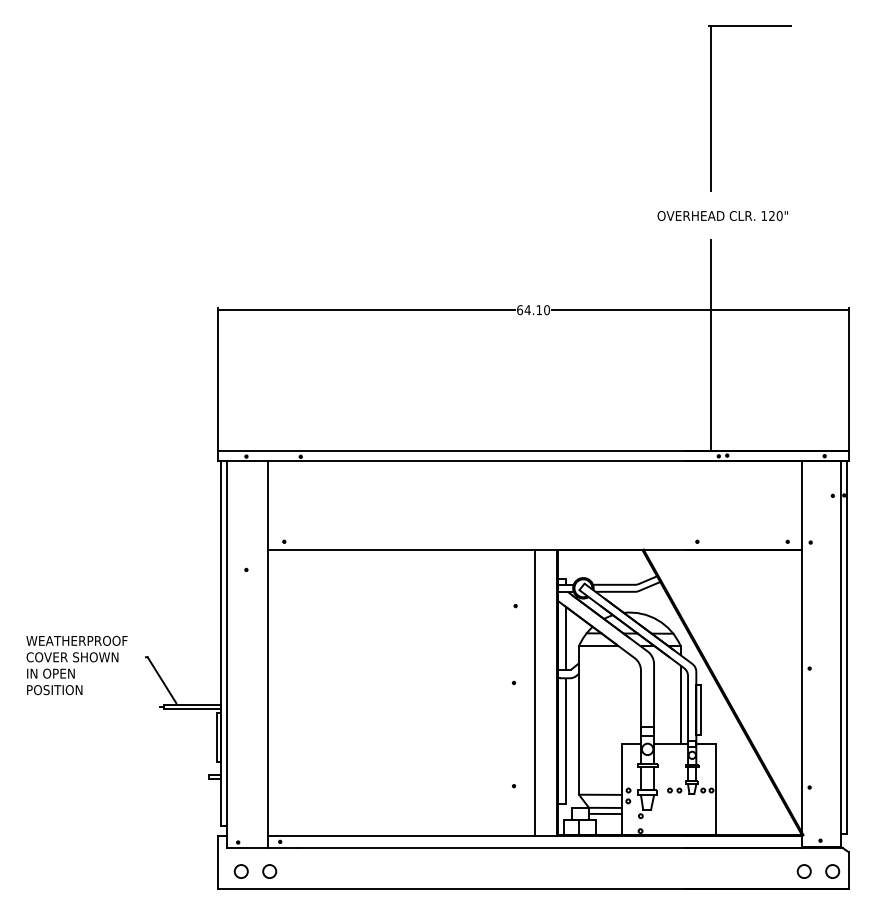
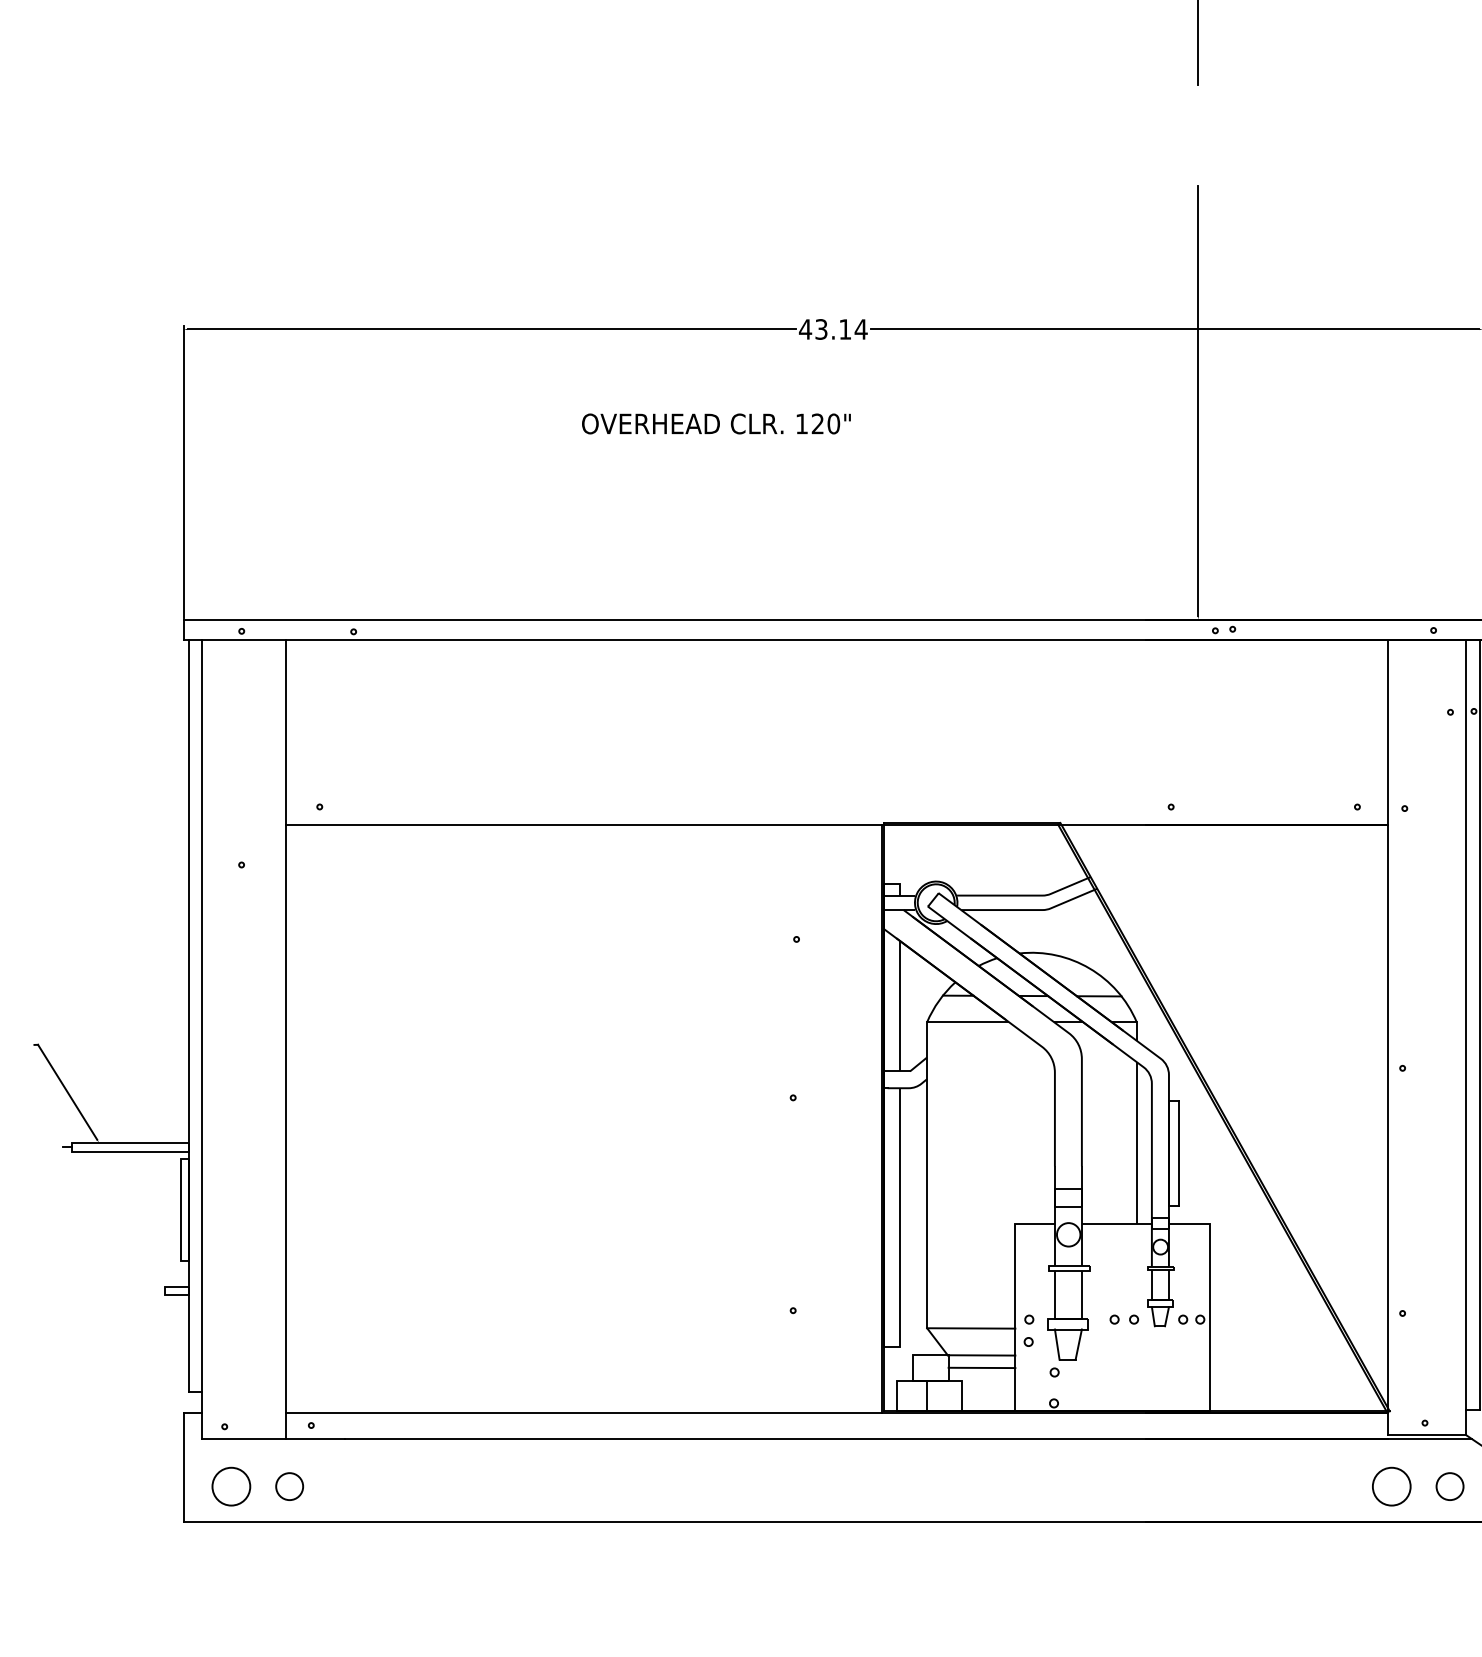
text: (722, 215) -> (715, 422), moved
text: (533, 310) -> (833, 330), 64.10 -> 43.14
line: (535, 692) -> (837, 1117), removed
circle: (240, 871) -> (229, 1486), size x1.4
circle: (803, 871) -> (1389, 1486), size x1.4

